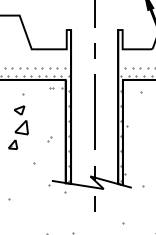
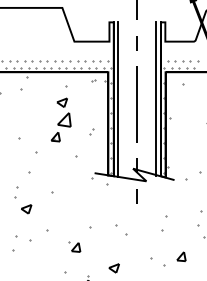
line: (113, 106) -> (156, 98), added
line: (75, 107) -> (118, 99), added

